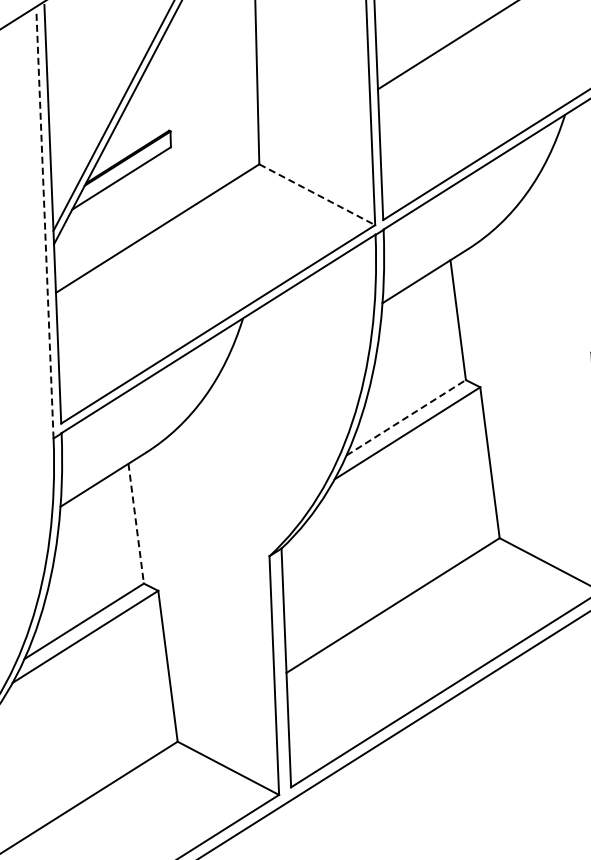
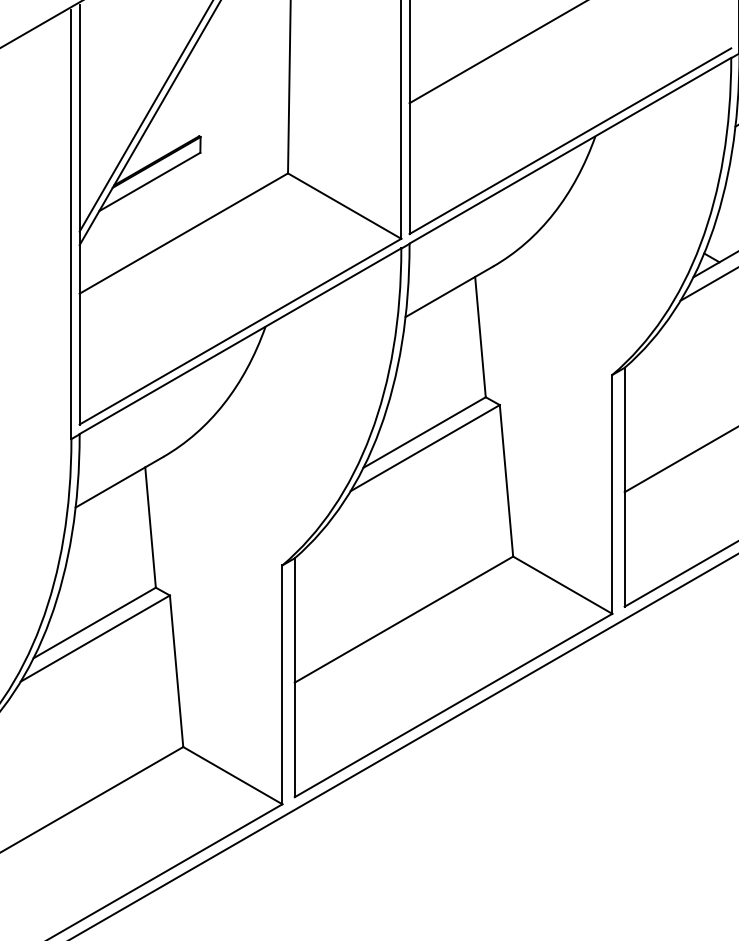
line: (318, 195) -> (345, 206), dashed -> solid
line: (45, 224) -> (71, 224), dashed -> solid
line: (406, 417) -> (424, 432), dashed -> solid
line: (136, 524) -> (150, 528), dashed -> solid

